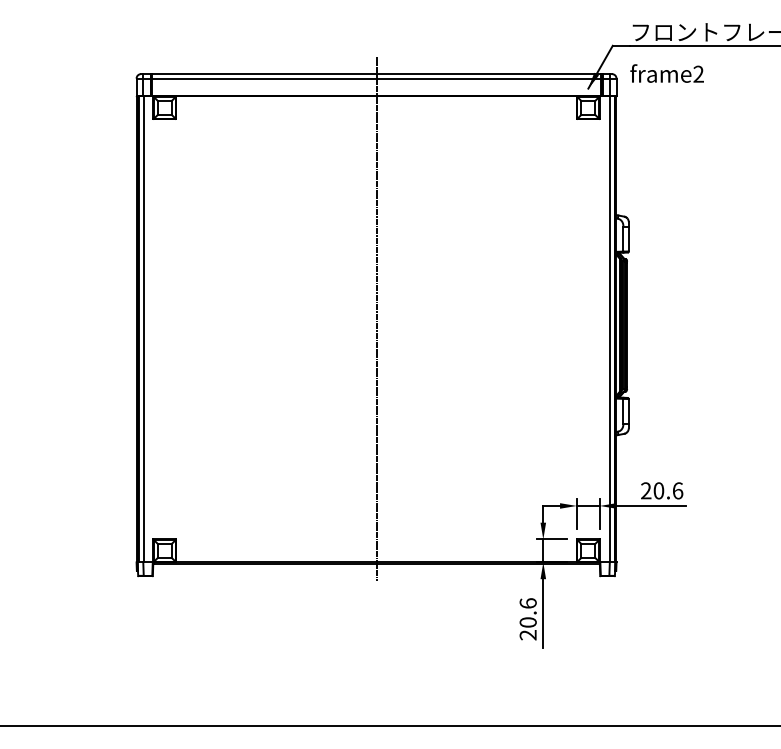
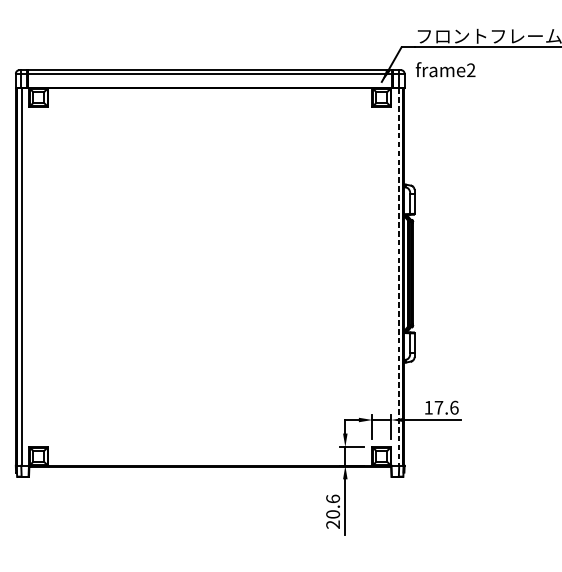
line: (376, 318) -> (210, 268), removed
line: (609, 329) -> (398, 277), solid -> dashed
text: (652, 490) -> (433, 407), 20.6 -> 17.6

